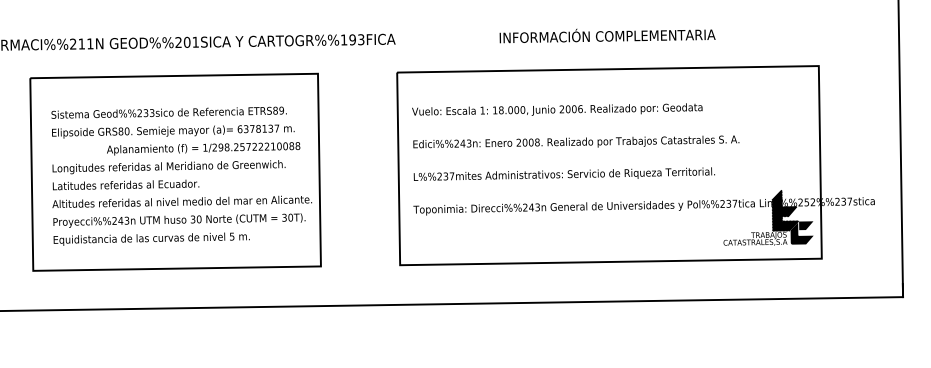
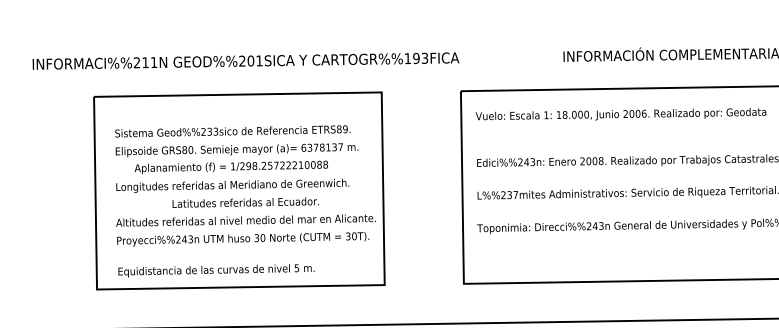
text: (557, 109) -> (621, 114), moved
text: (203, 148) -> (231, 167), moved
text: (125, 184) -> (245, 202), moved
text: (151, 238) -> (216, 270), moved

